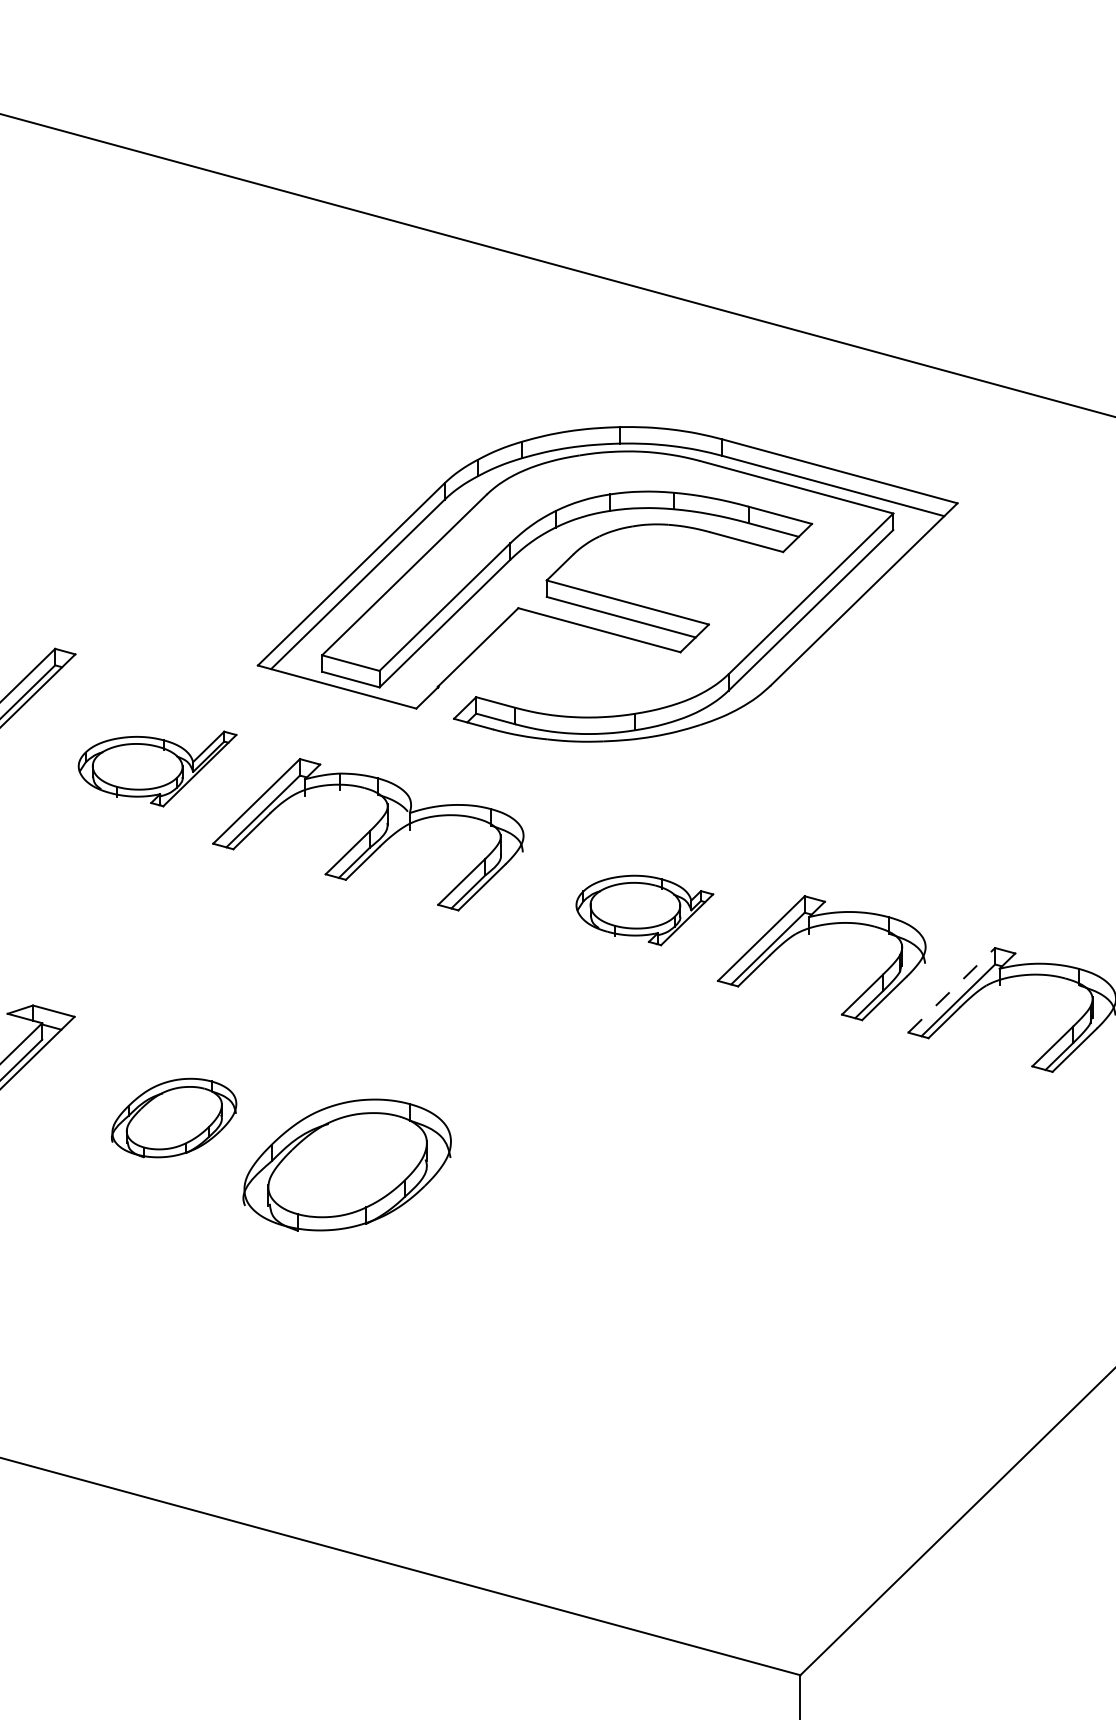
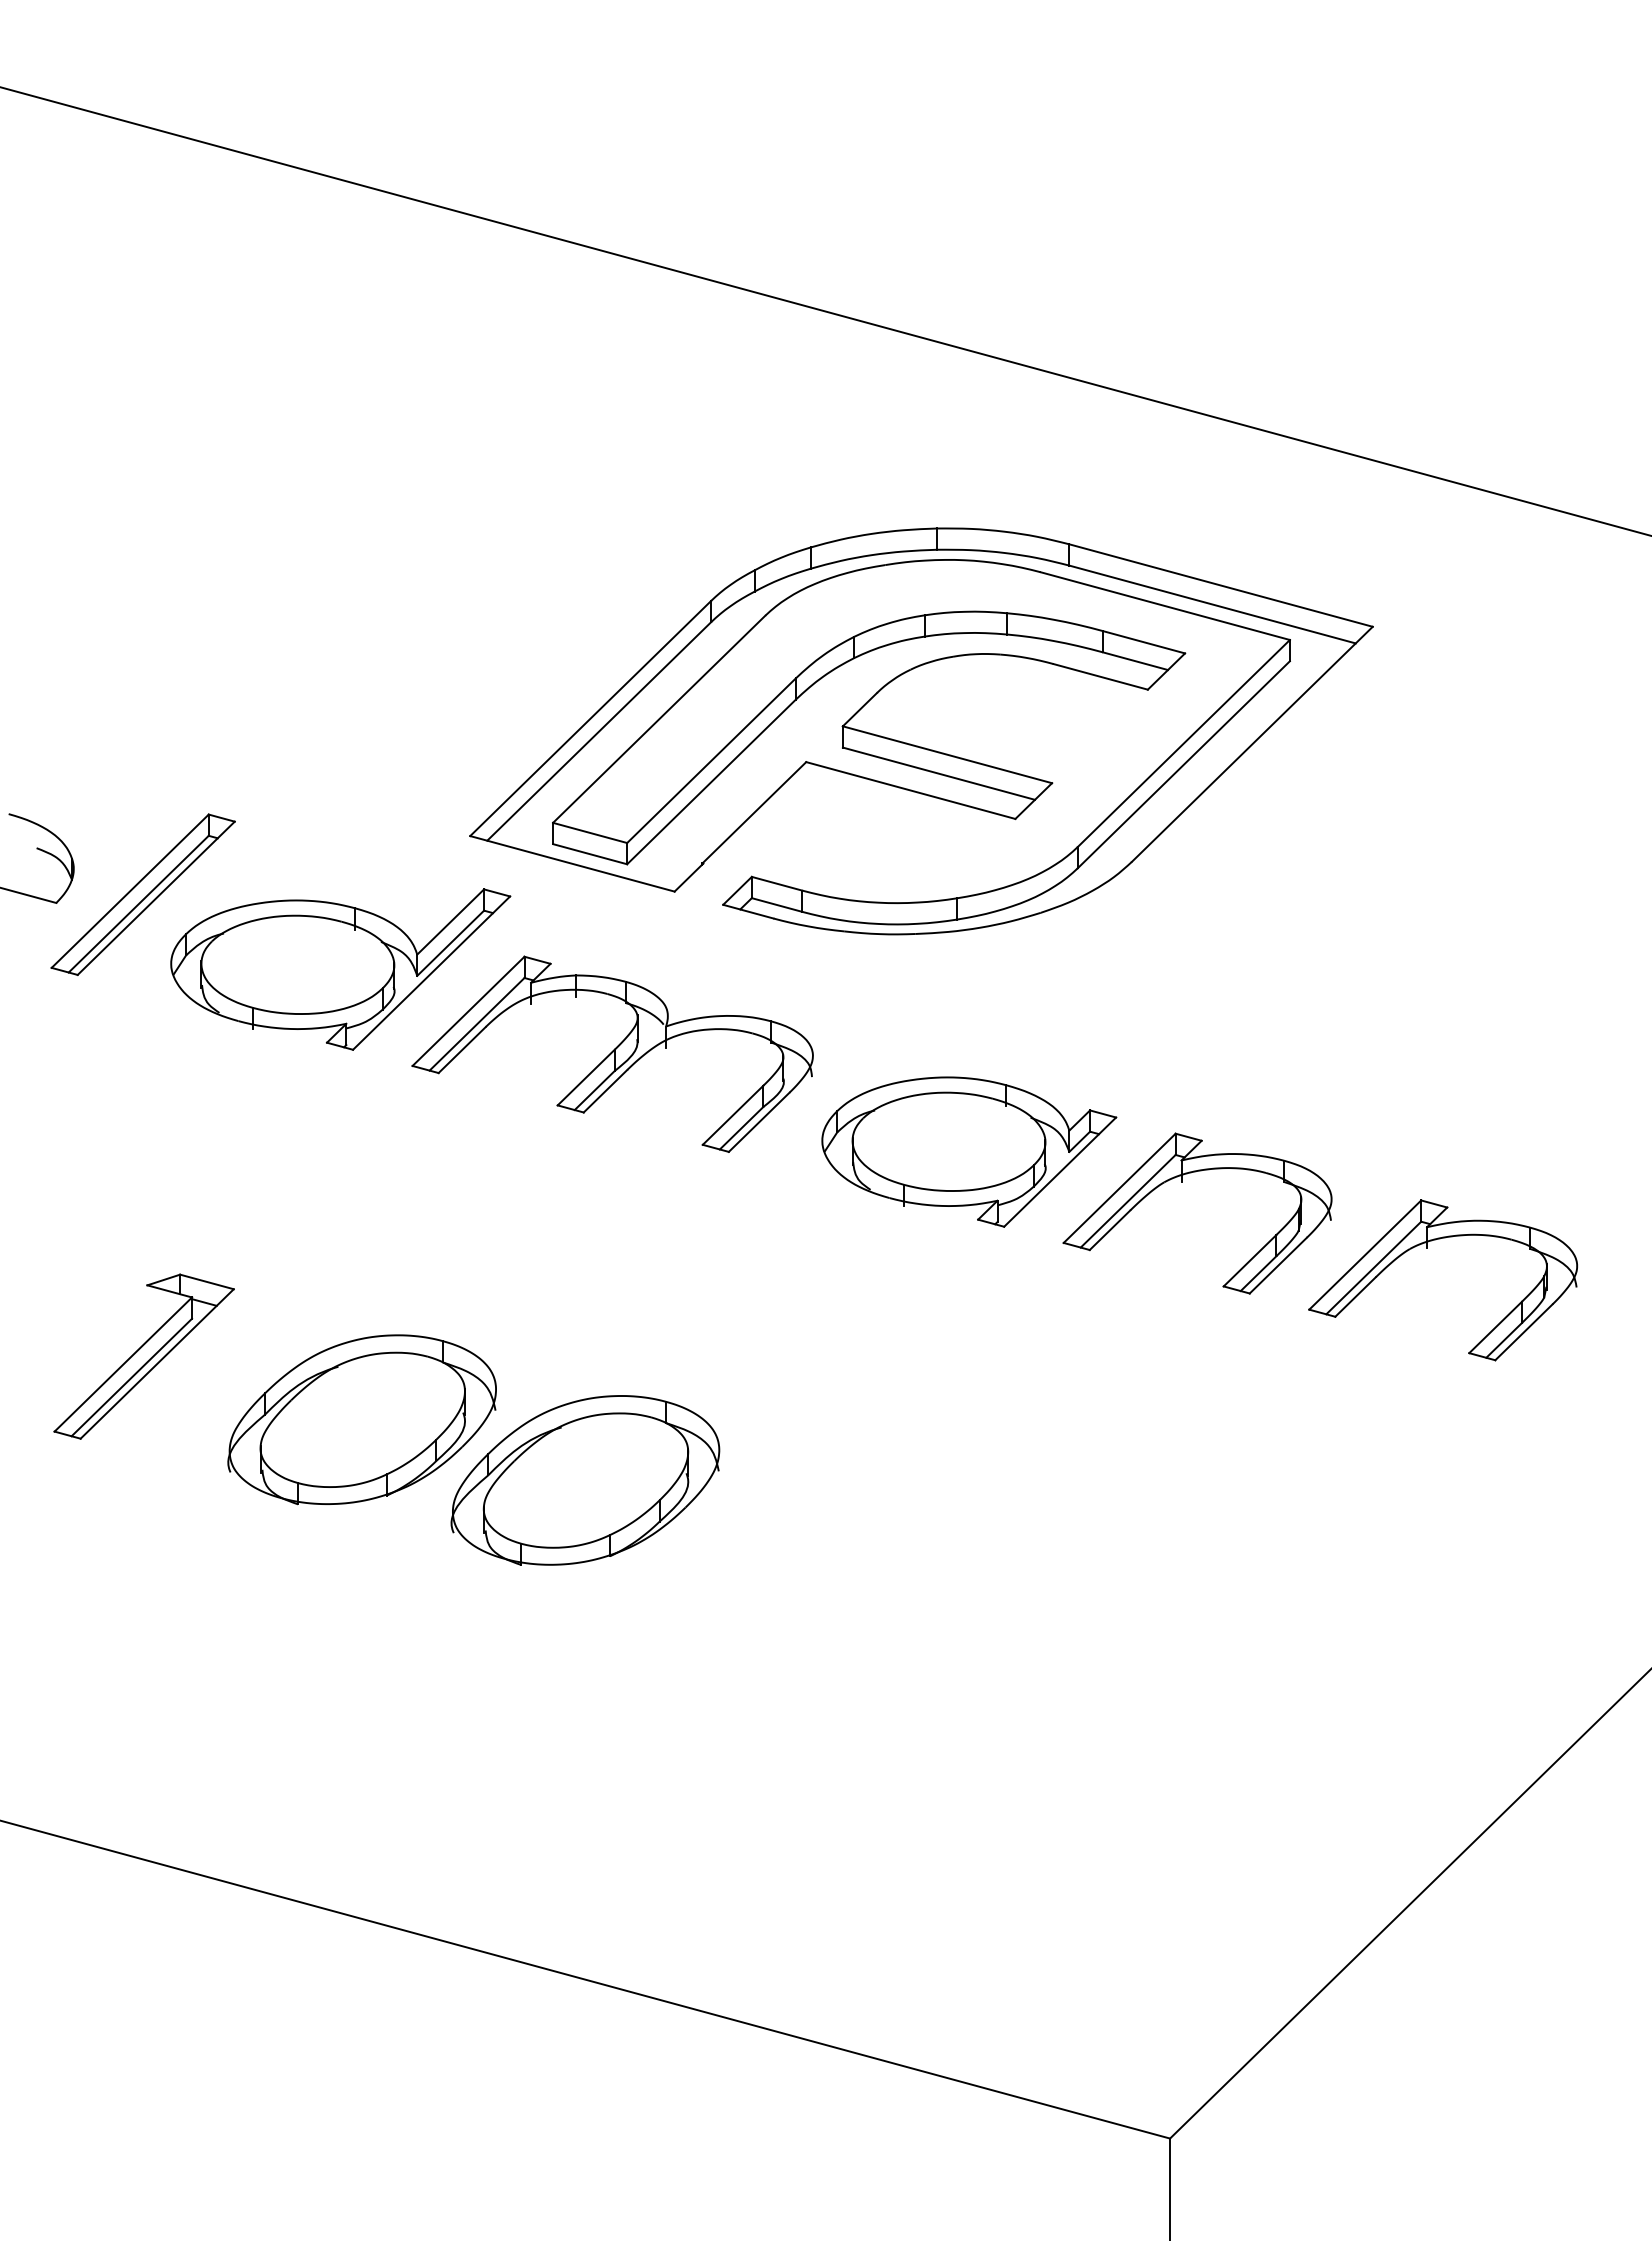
part: (157, 768) -> (340, 969), size x1.67
part: (644, 910) -> (969, 1151), size x1.67
line: (951, 989) -> (1365, 1254), dashed -> solid
part: (173, 1117) -> (361, 1419), size x1.67

